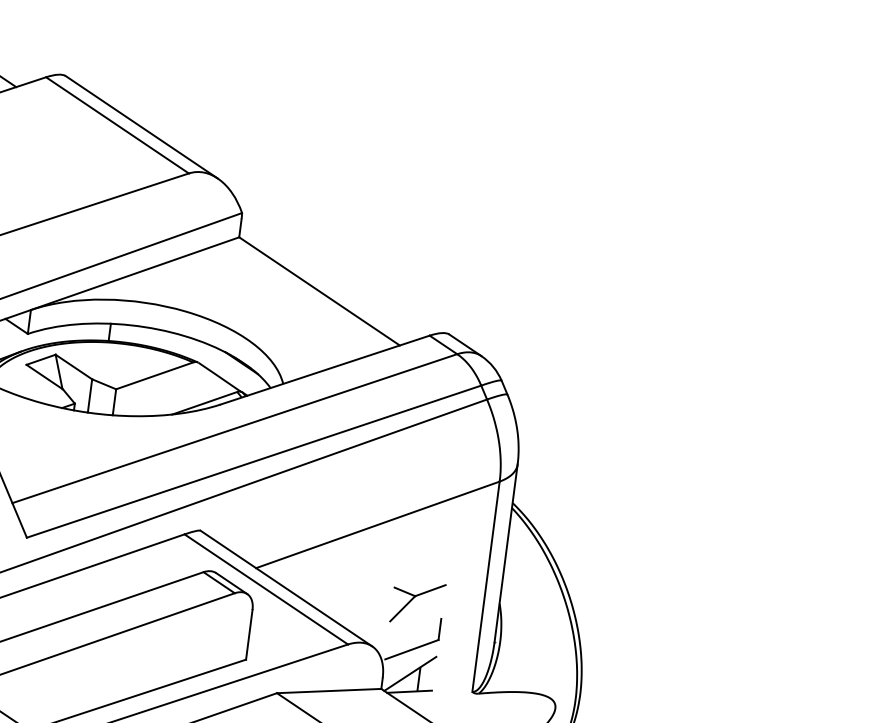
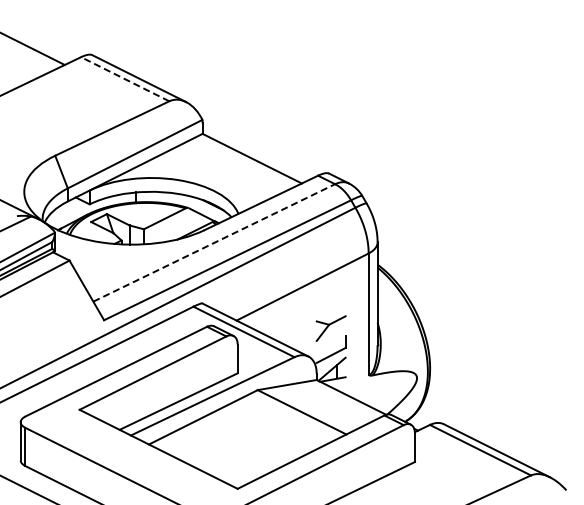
line: (116, 125) -> (124, 79), solid -> dashed
line: (235, 427) -> (214, 242), solid -> dashed

